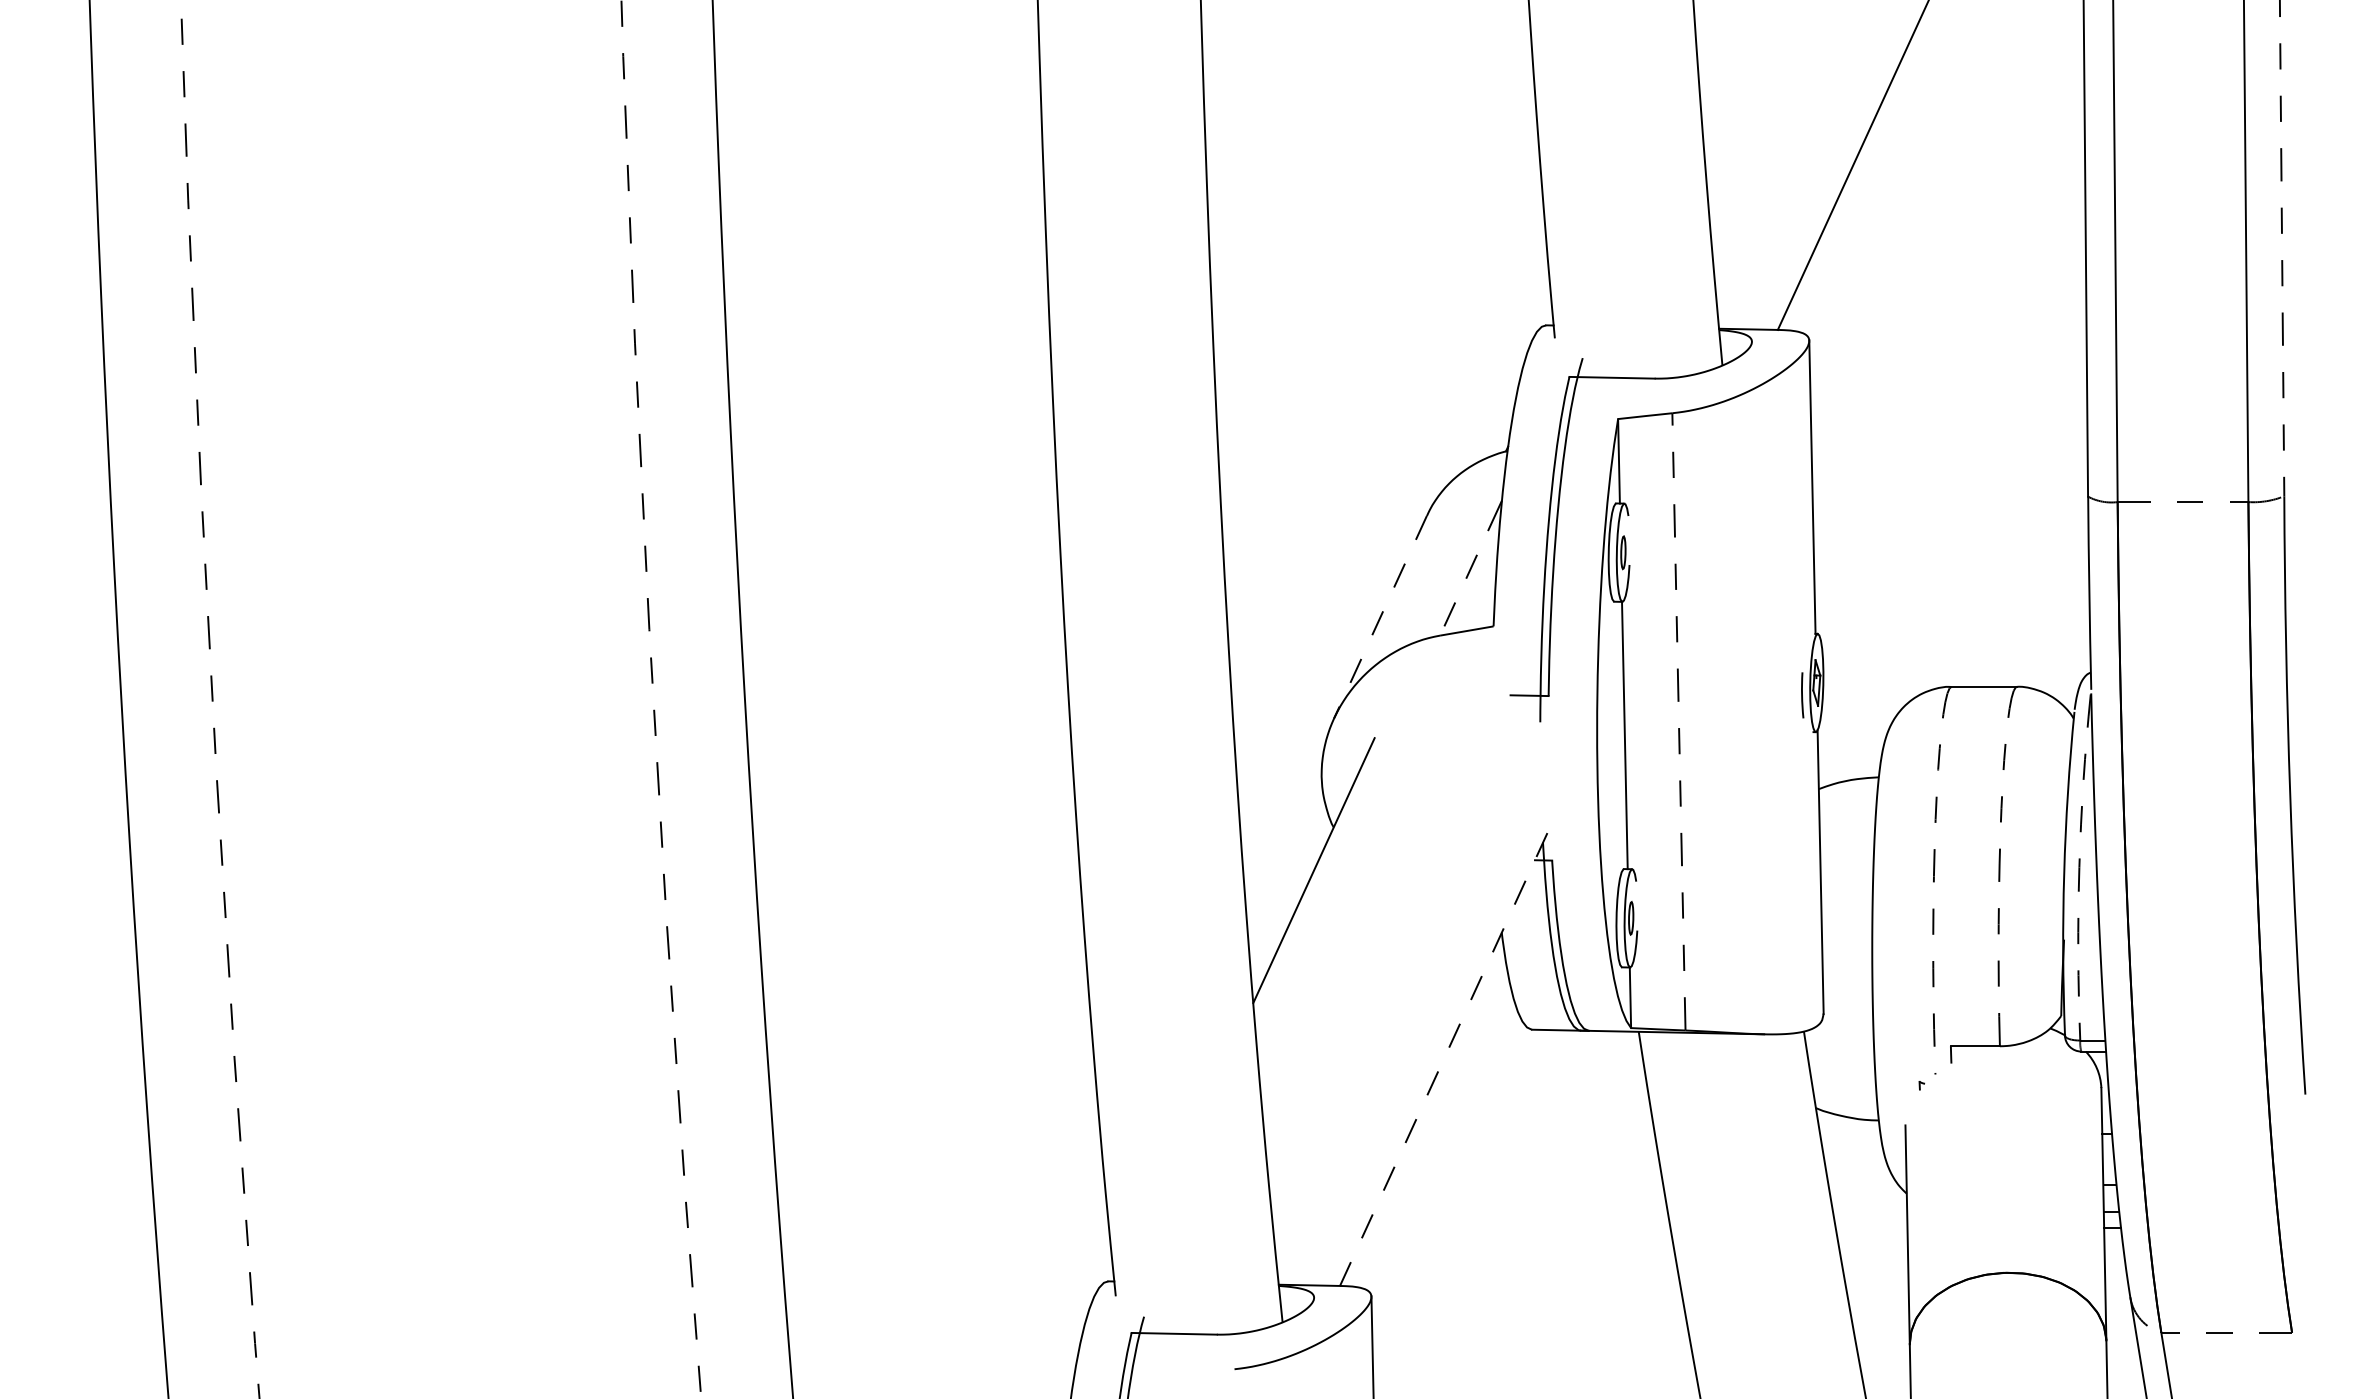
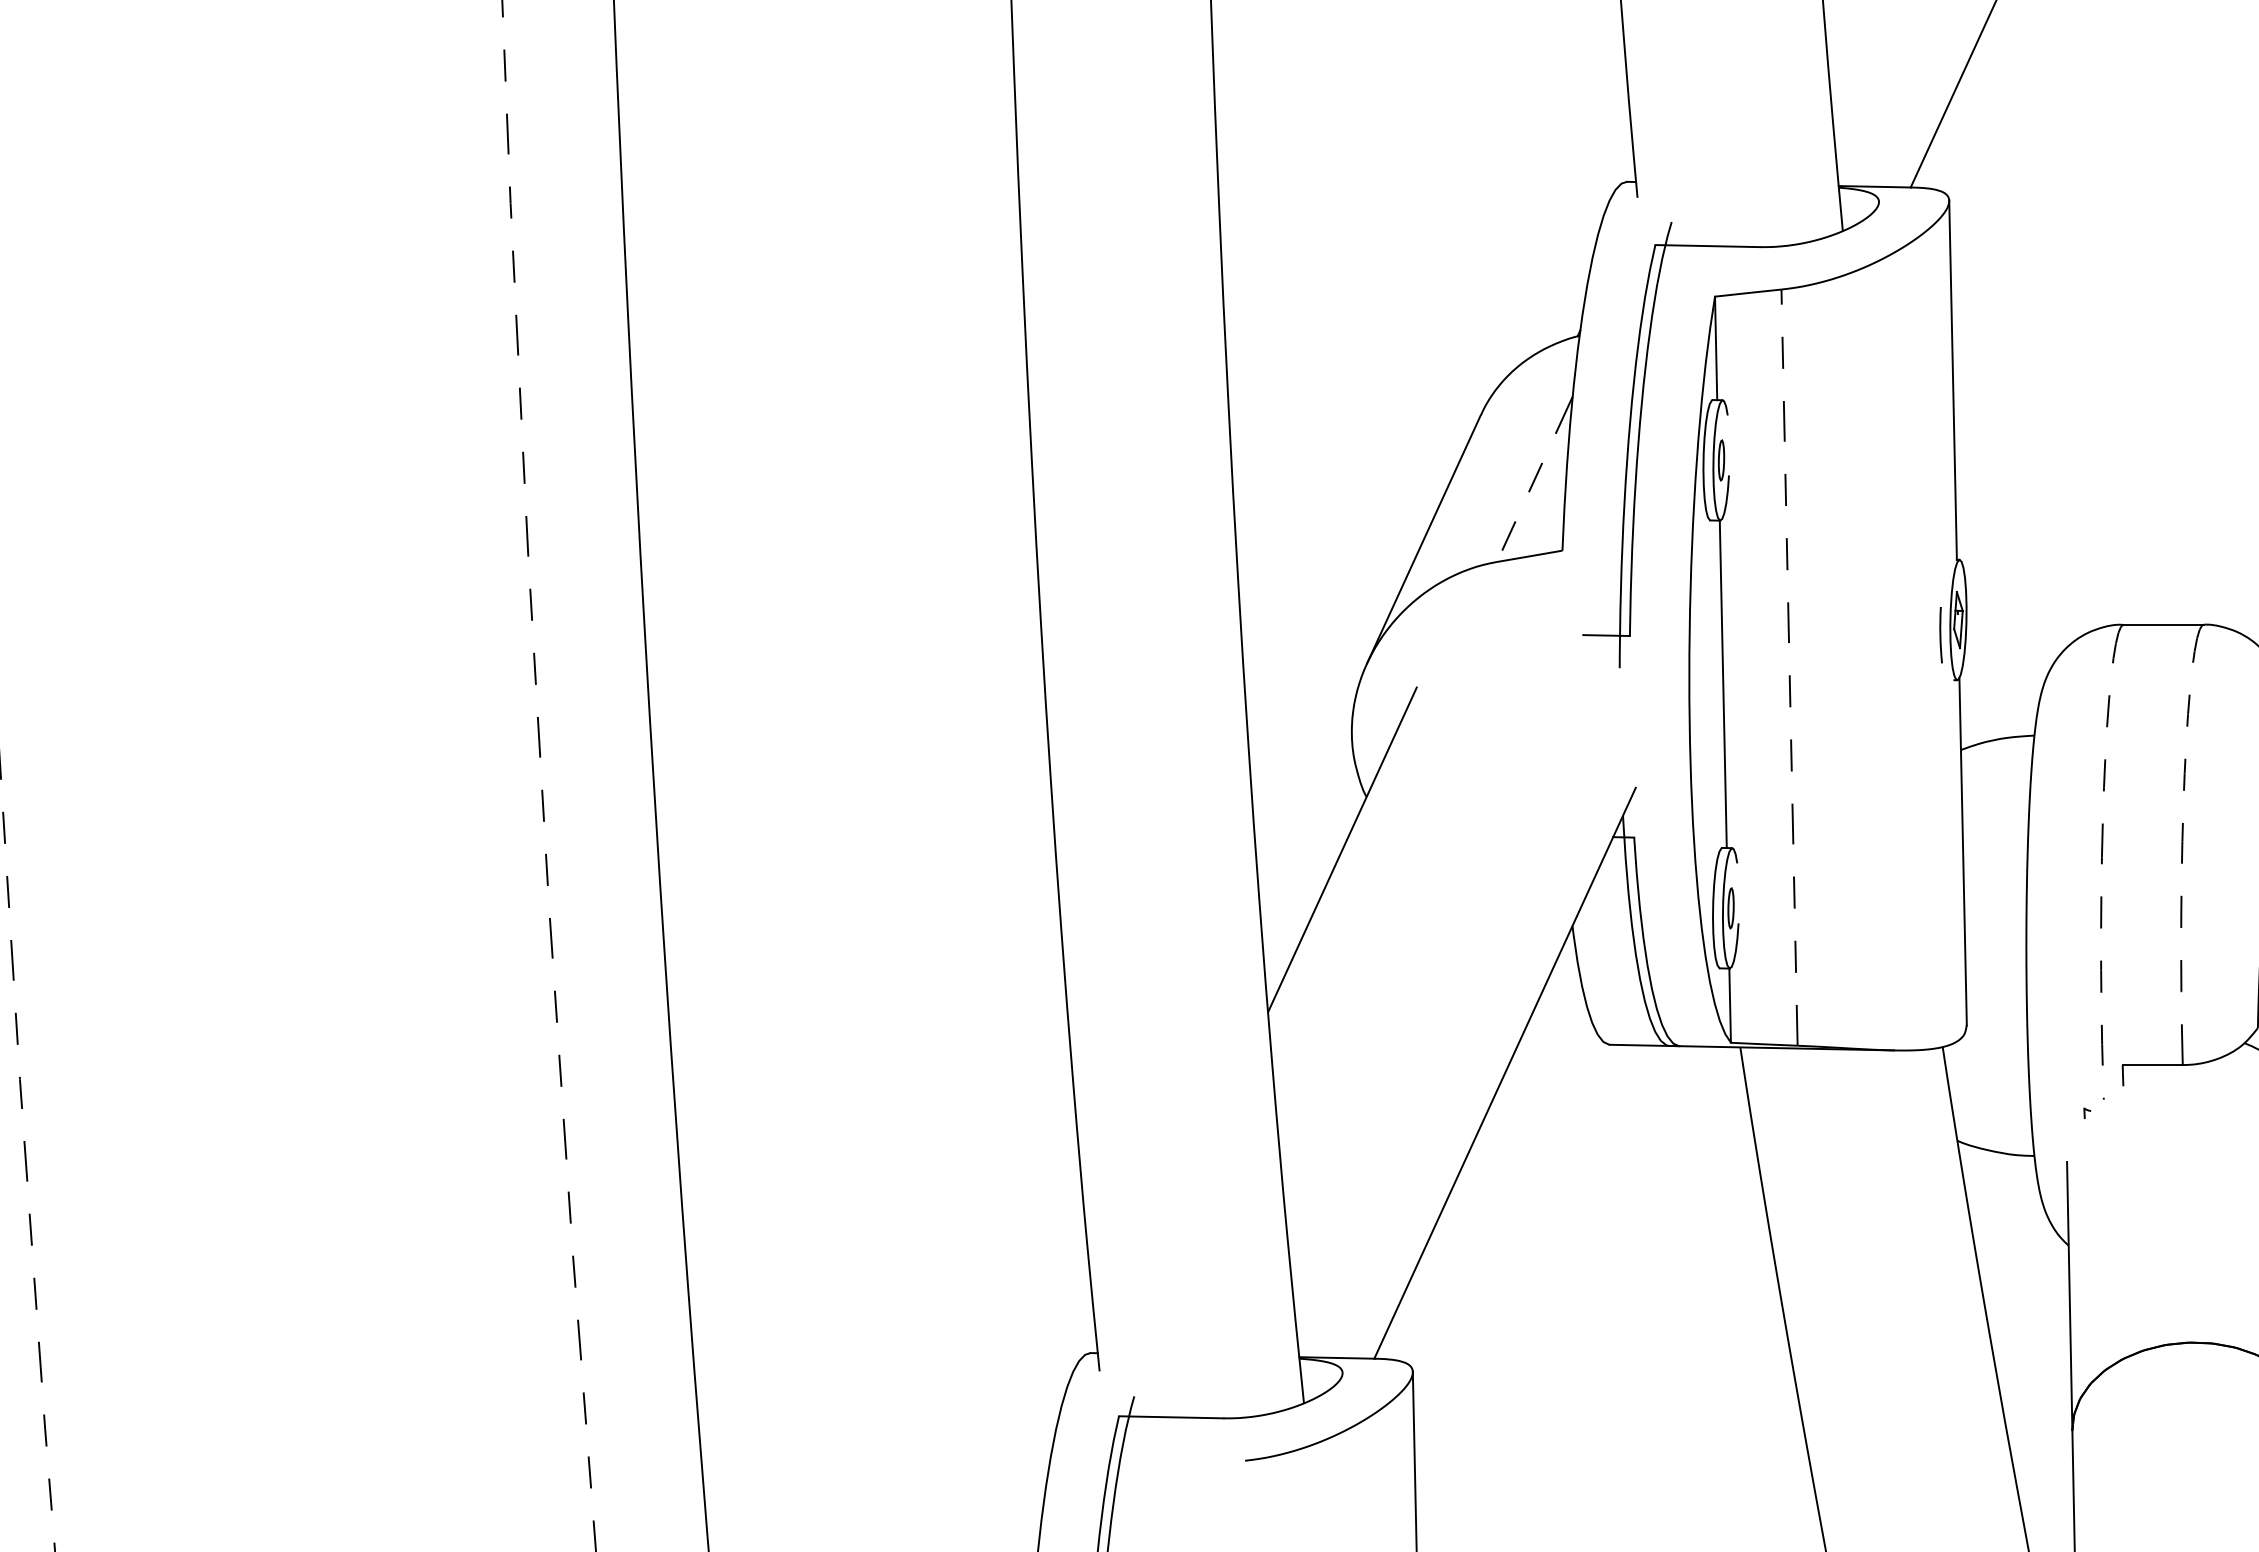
line: (1380, 617) -> (1423, 539), dashed -> solid
line: (1446, 1052) -> (1504, 1072), dashed -> solid

